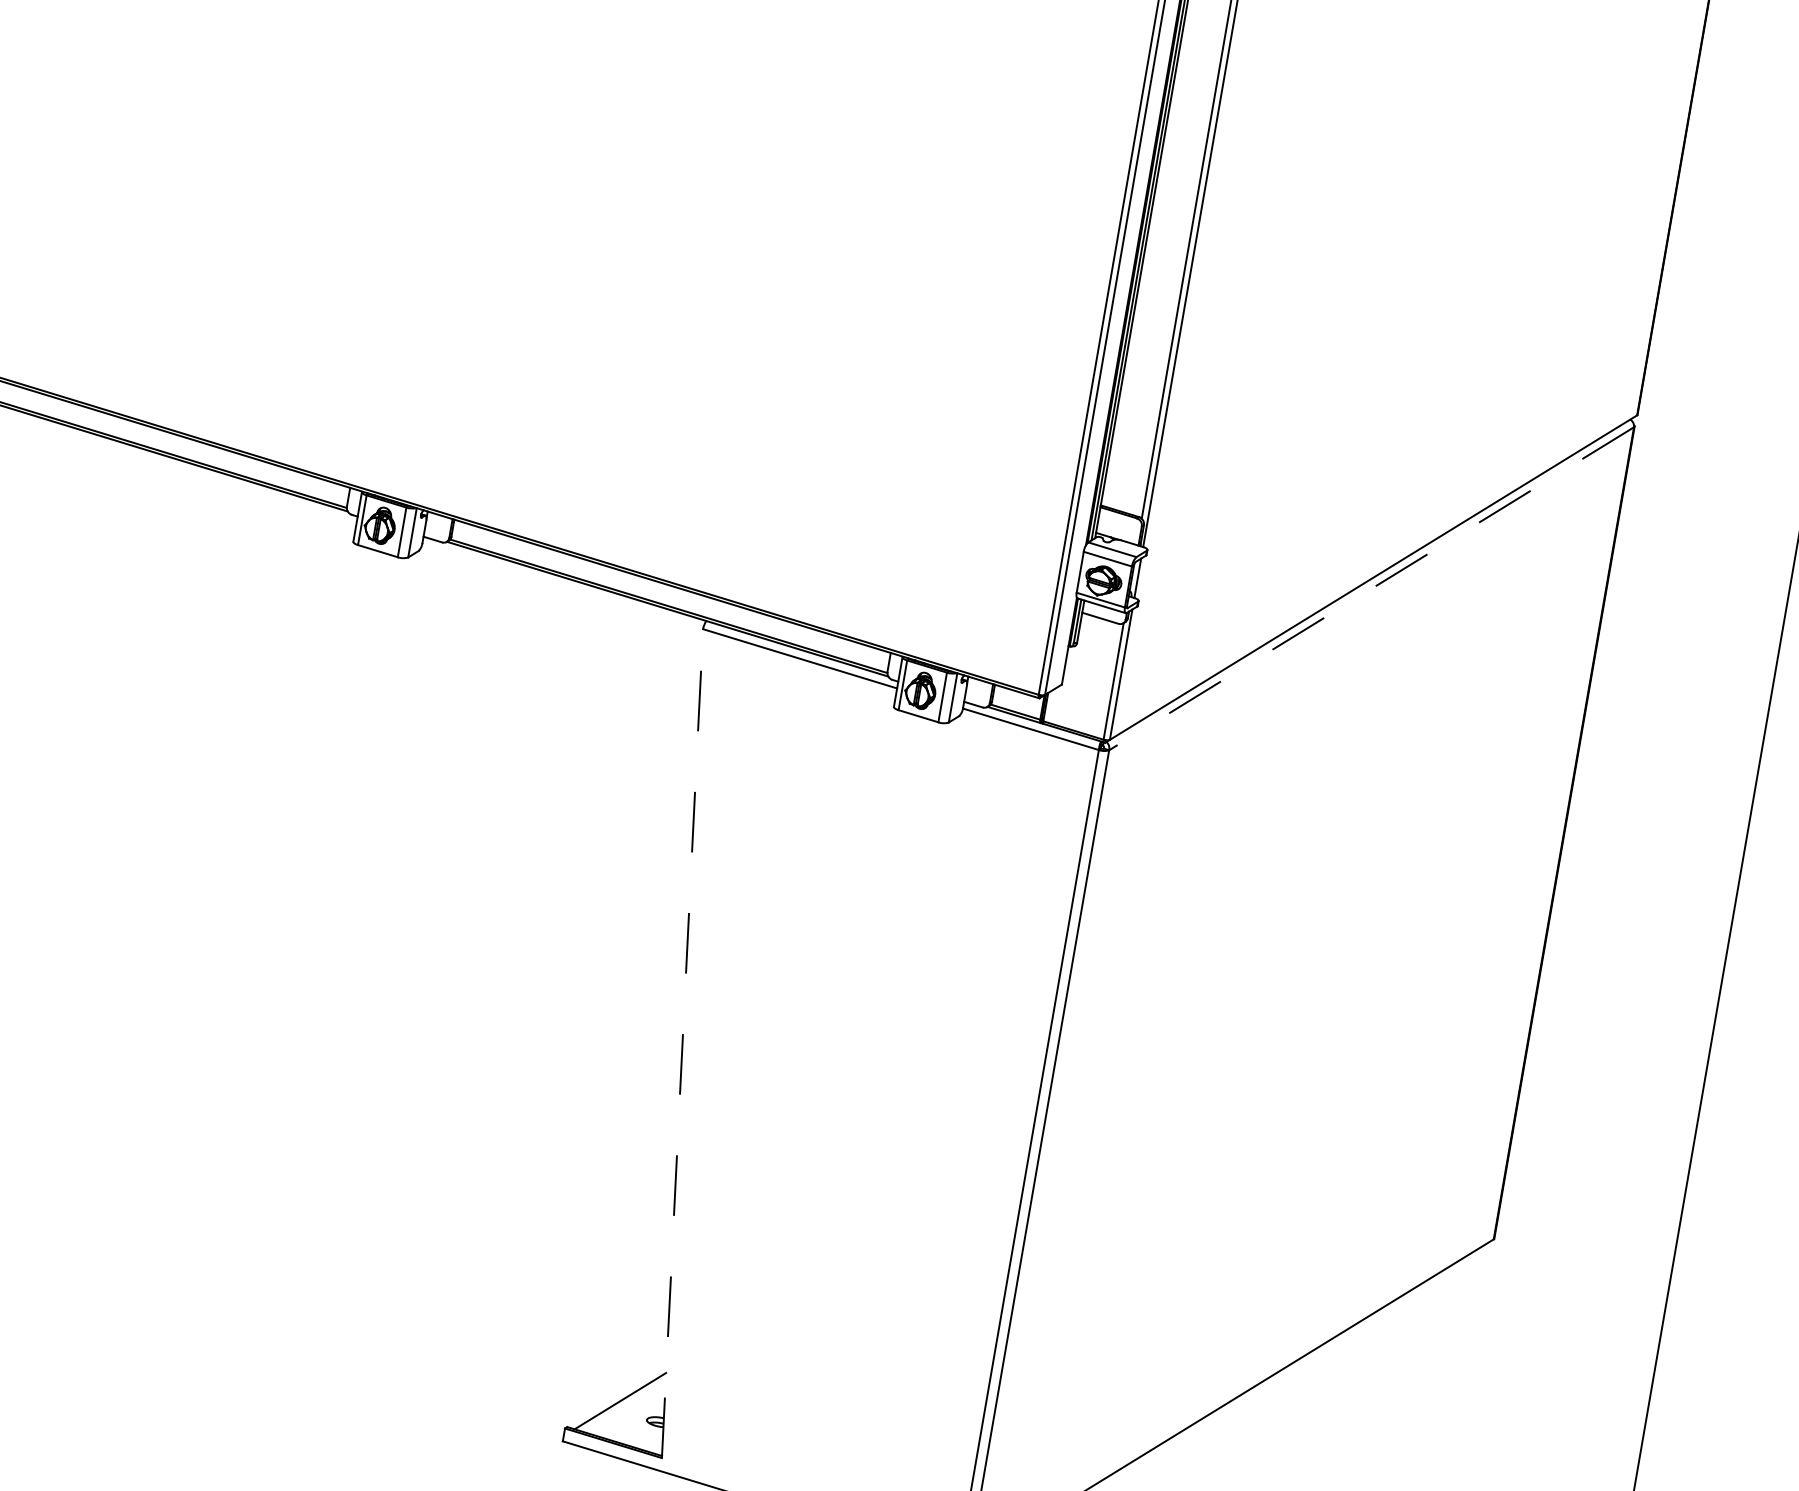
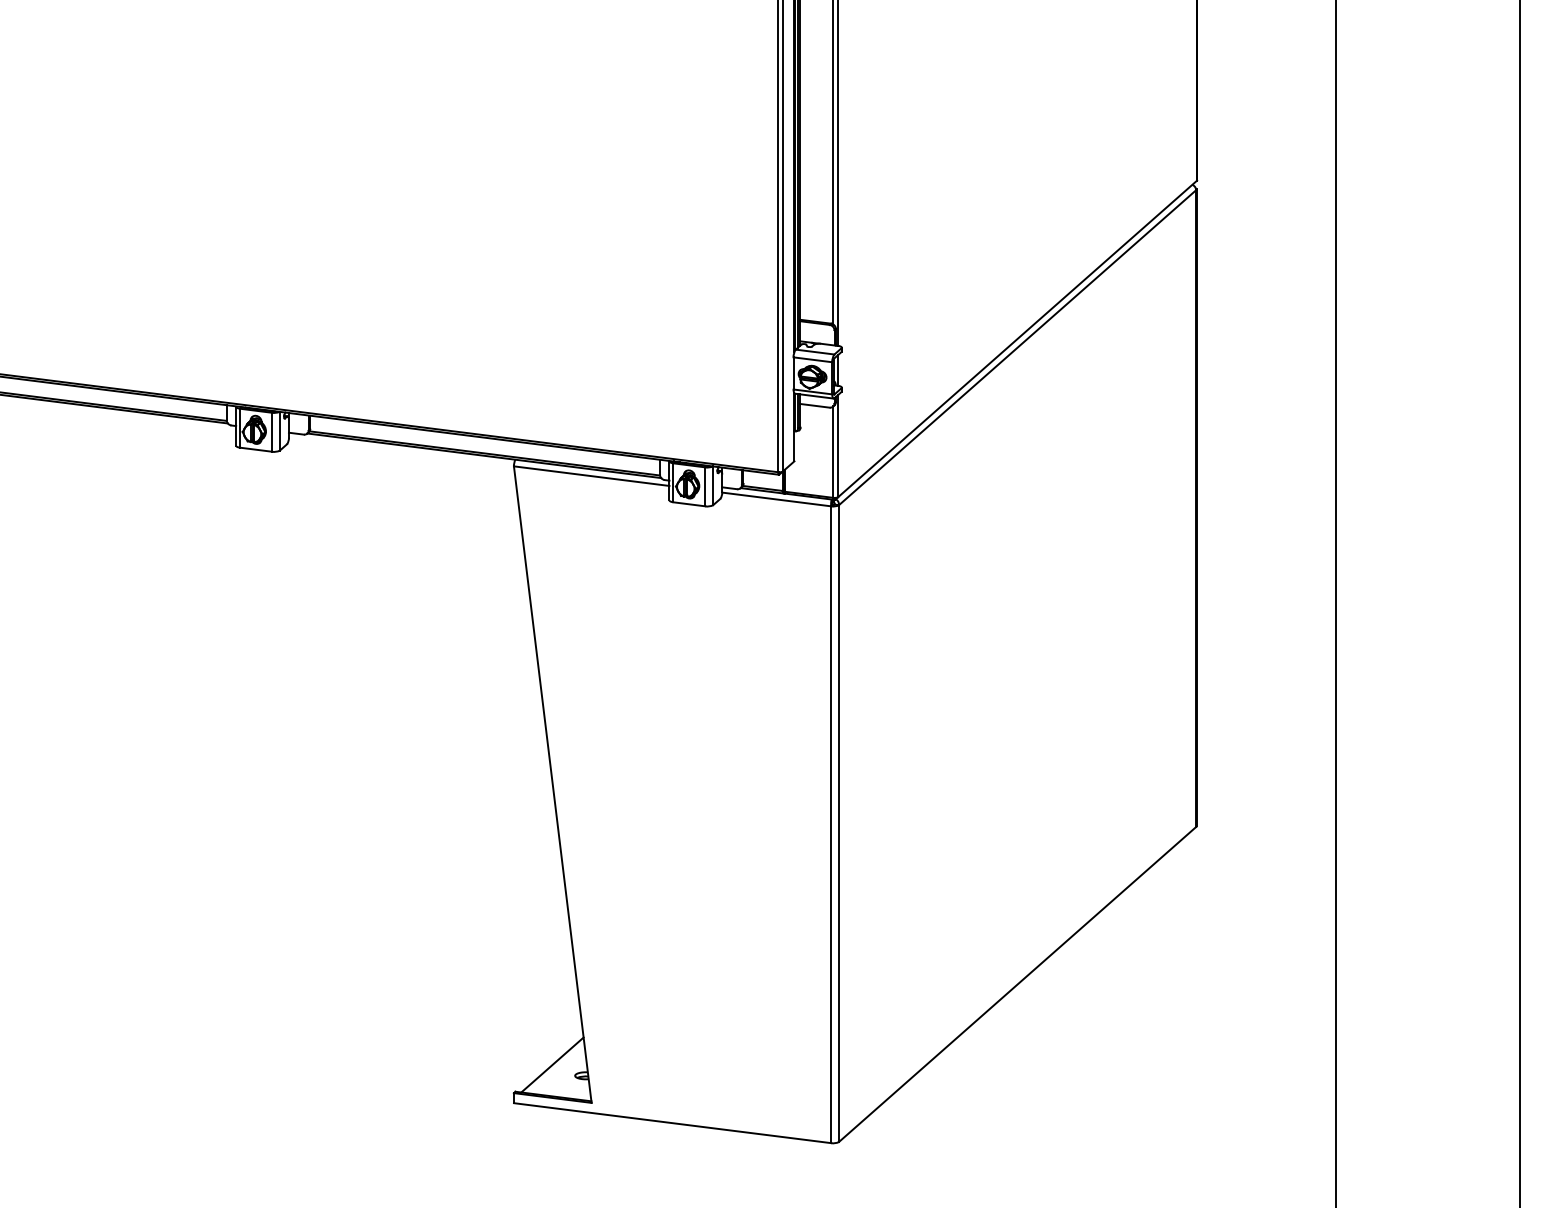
line: (1371, 589) -> (1017, 348), dashed -> solid
line: (682, 1043) -> (552, 784), dashed -> solid

